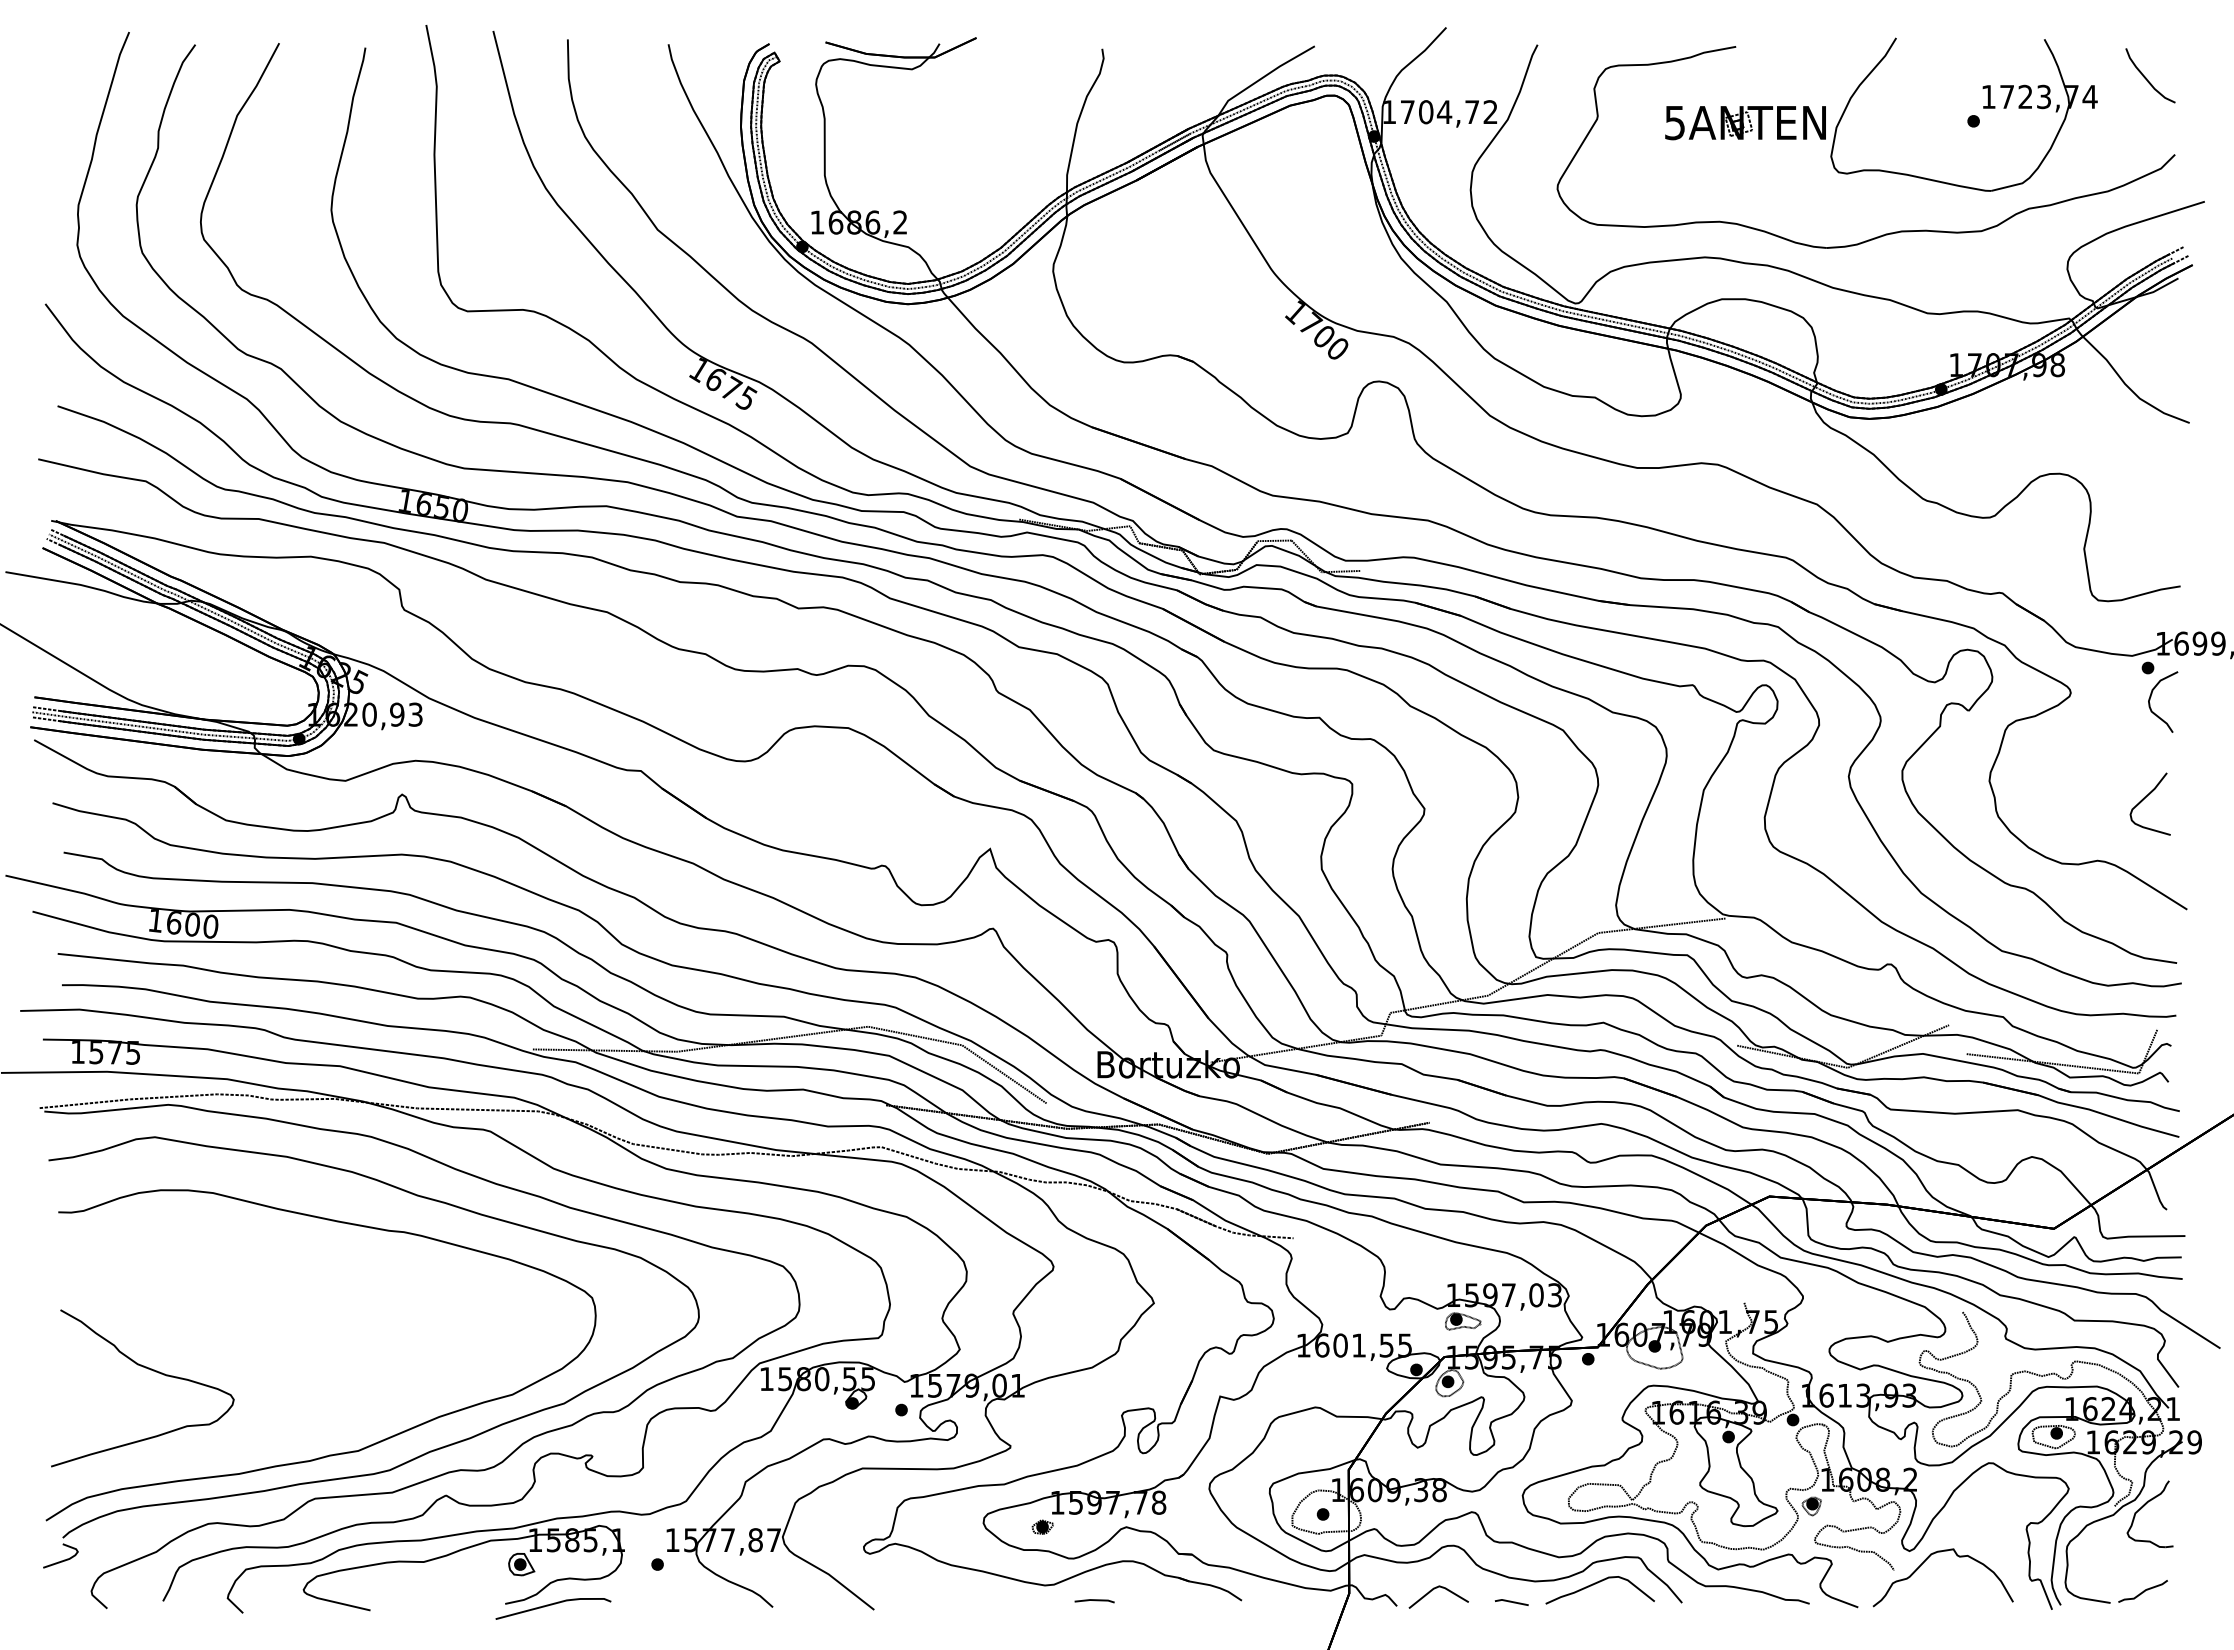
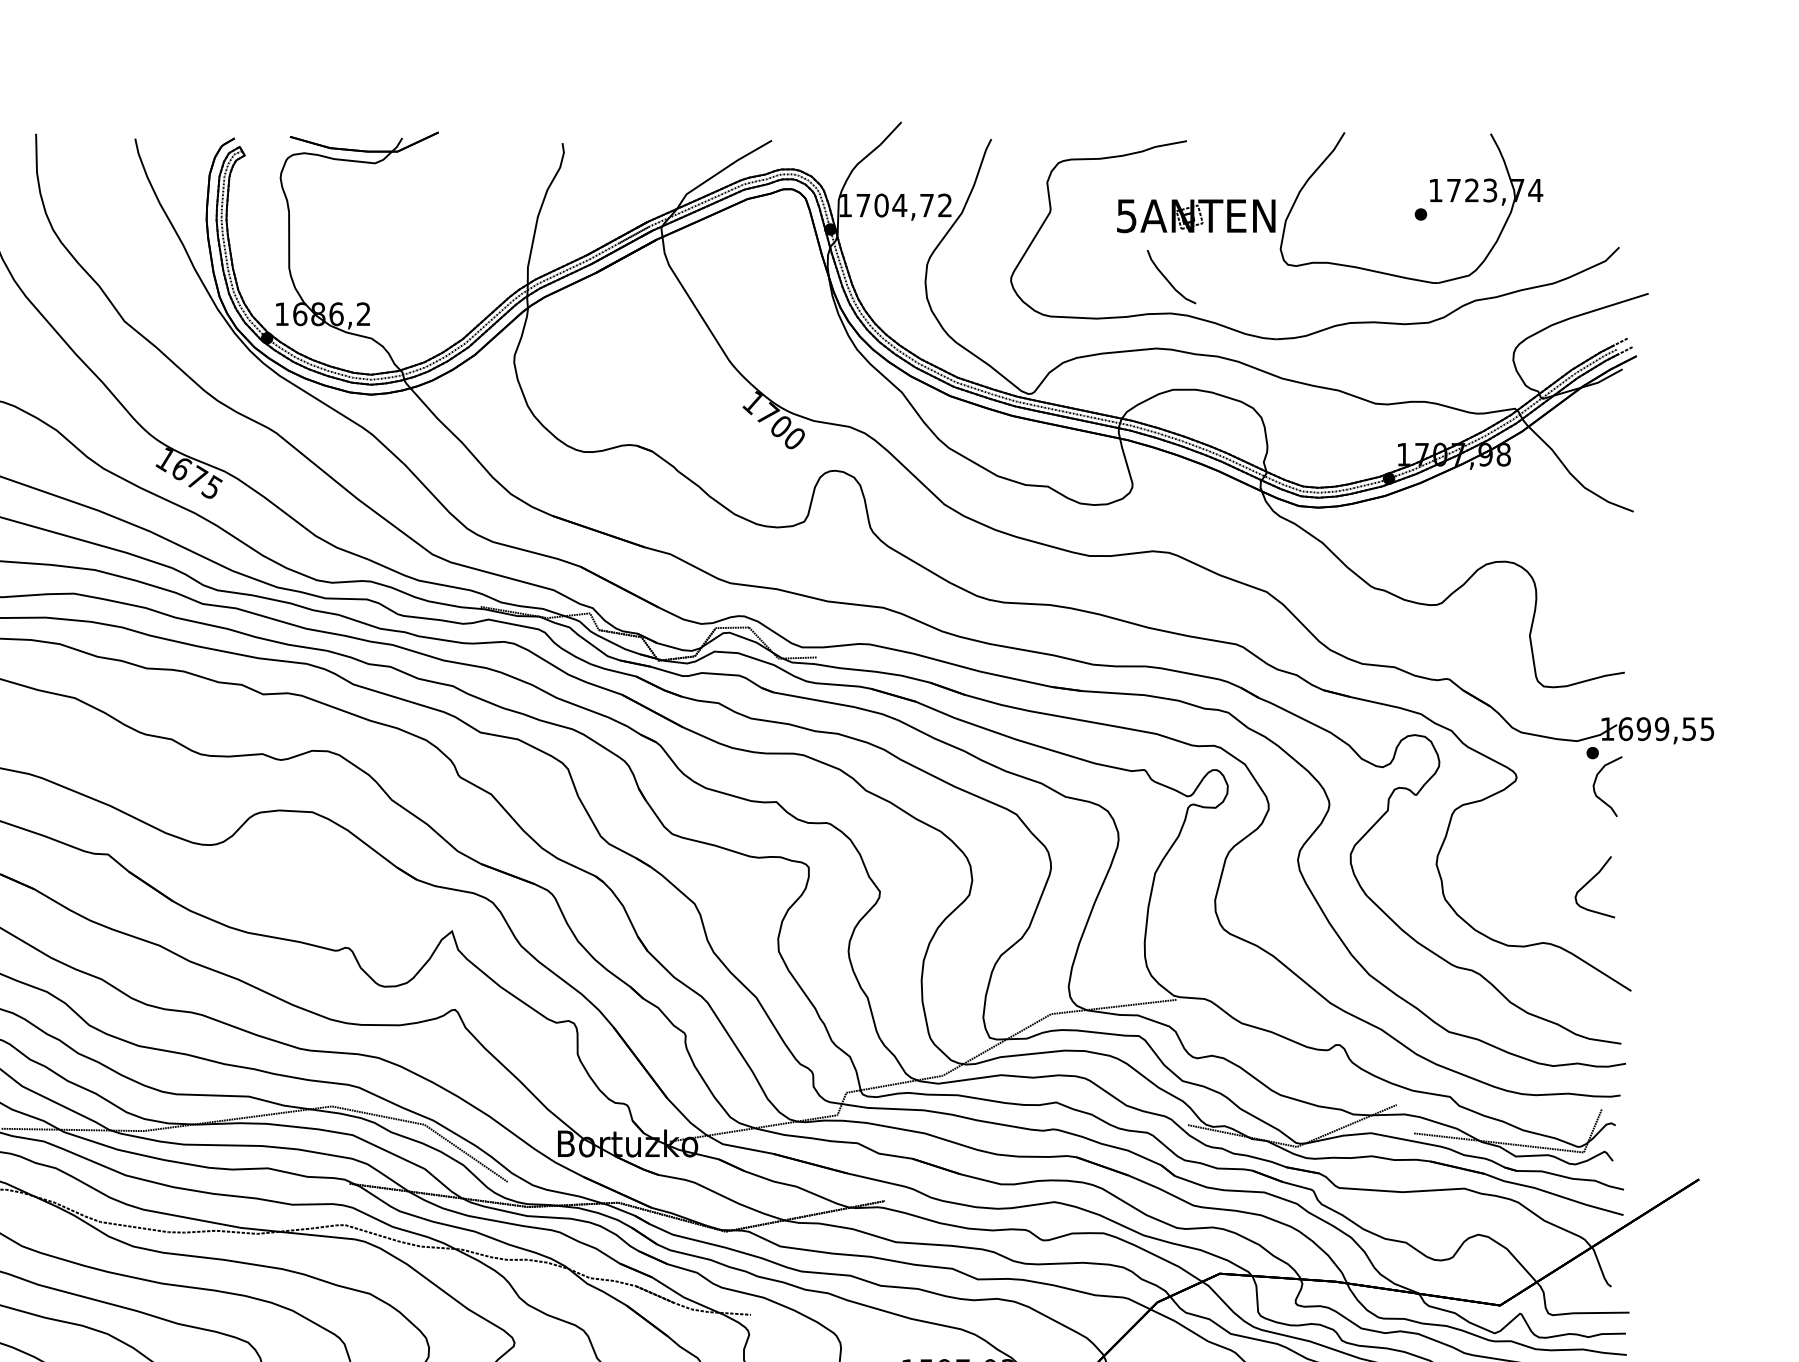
curve: (2147, 78) -> (1168, 279), moved

